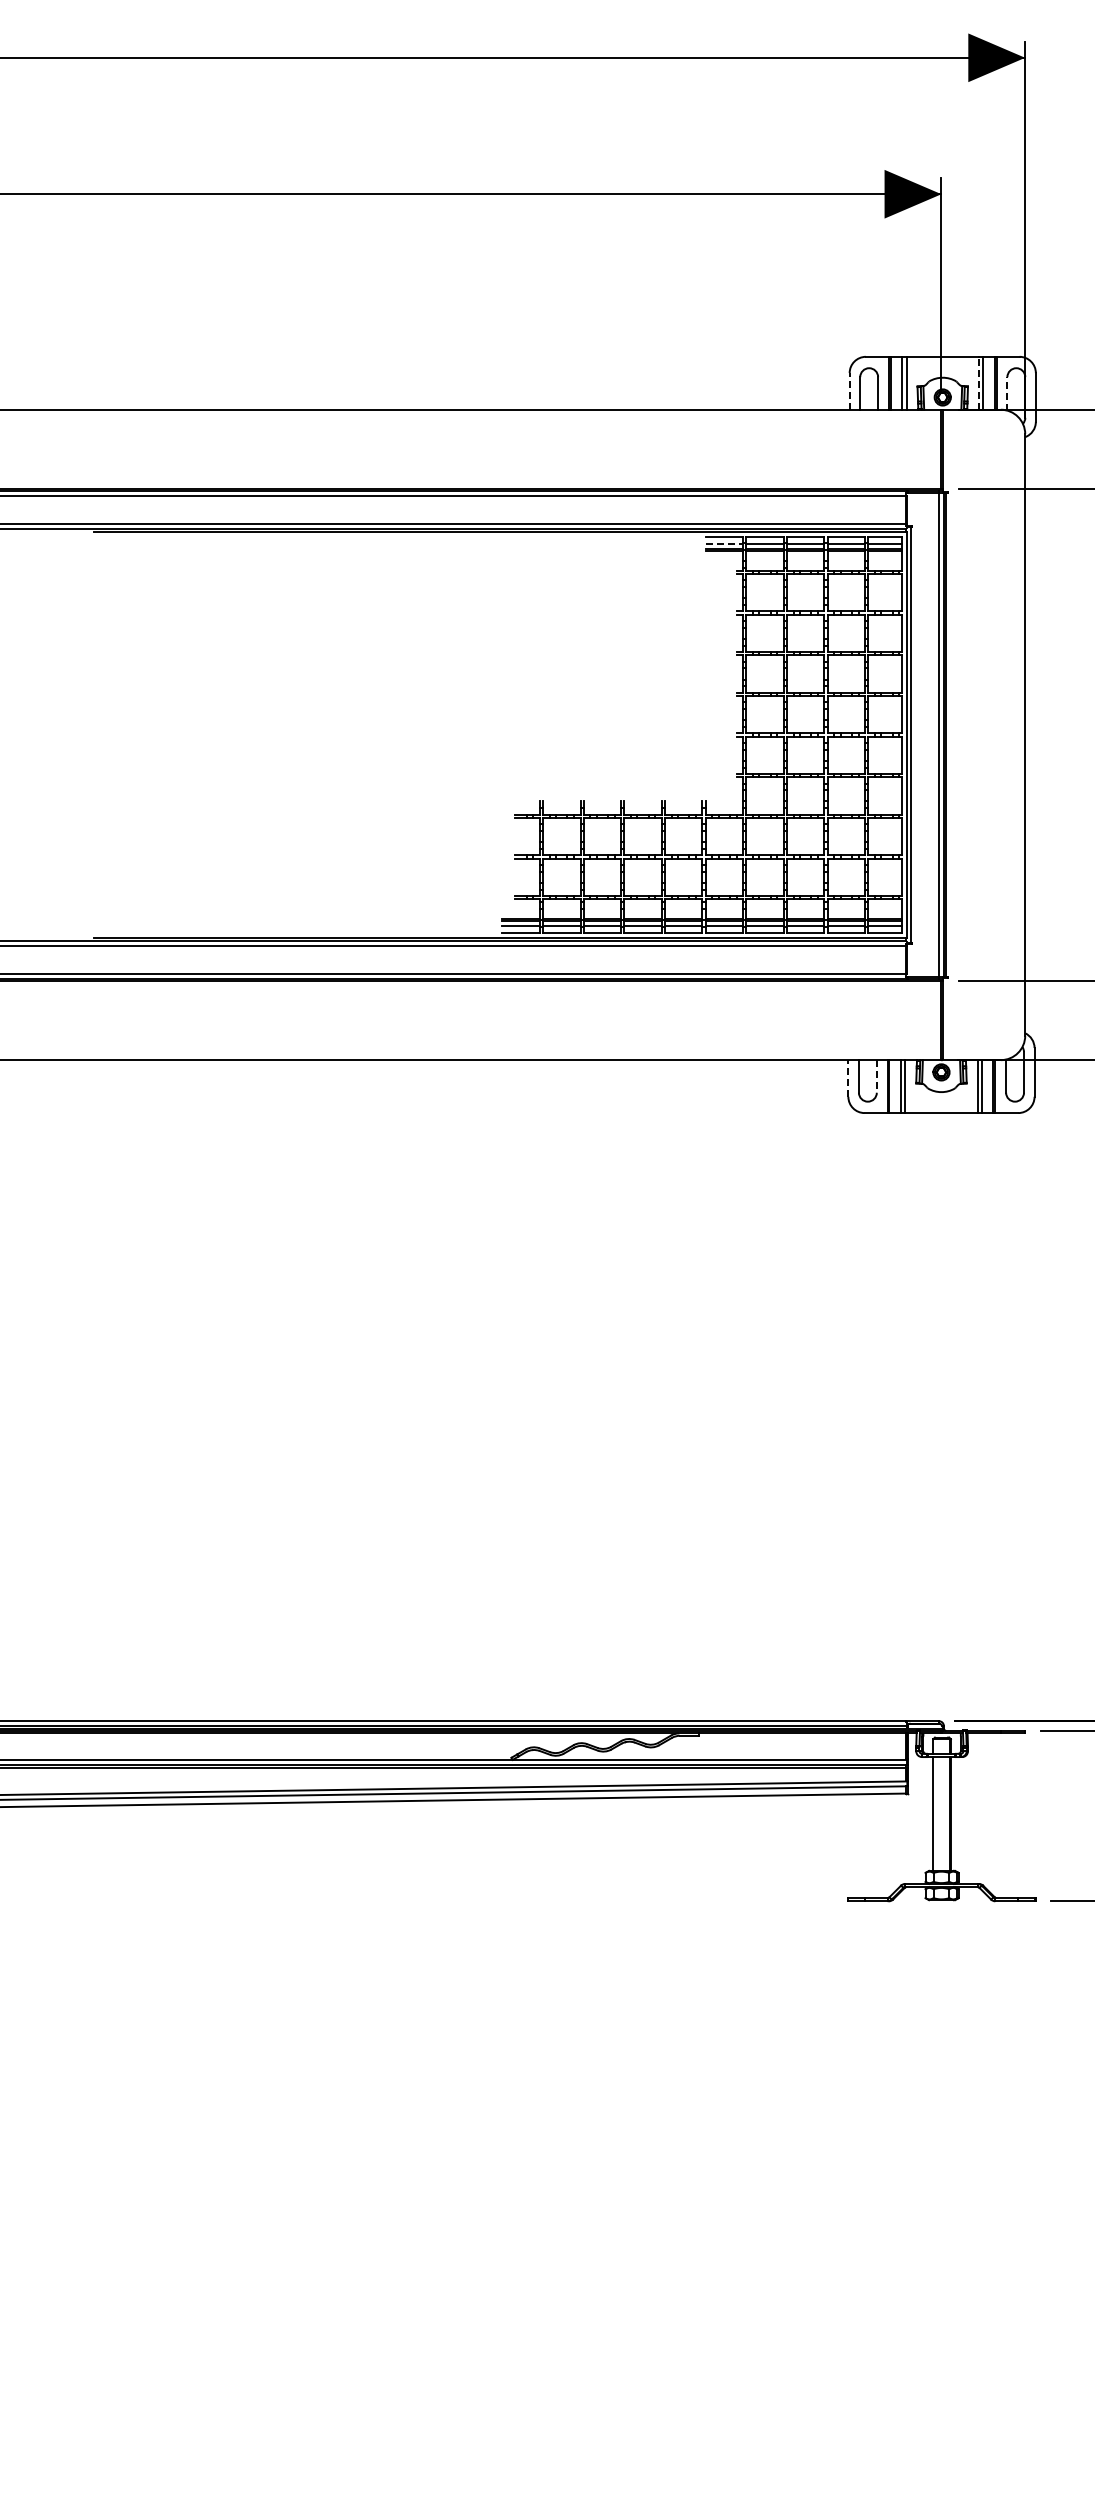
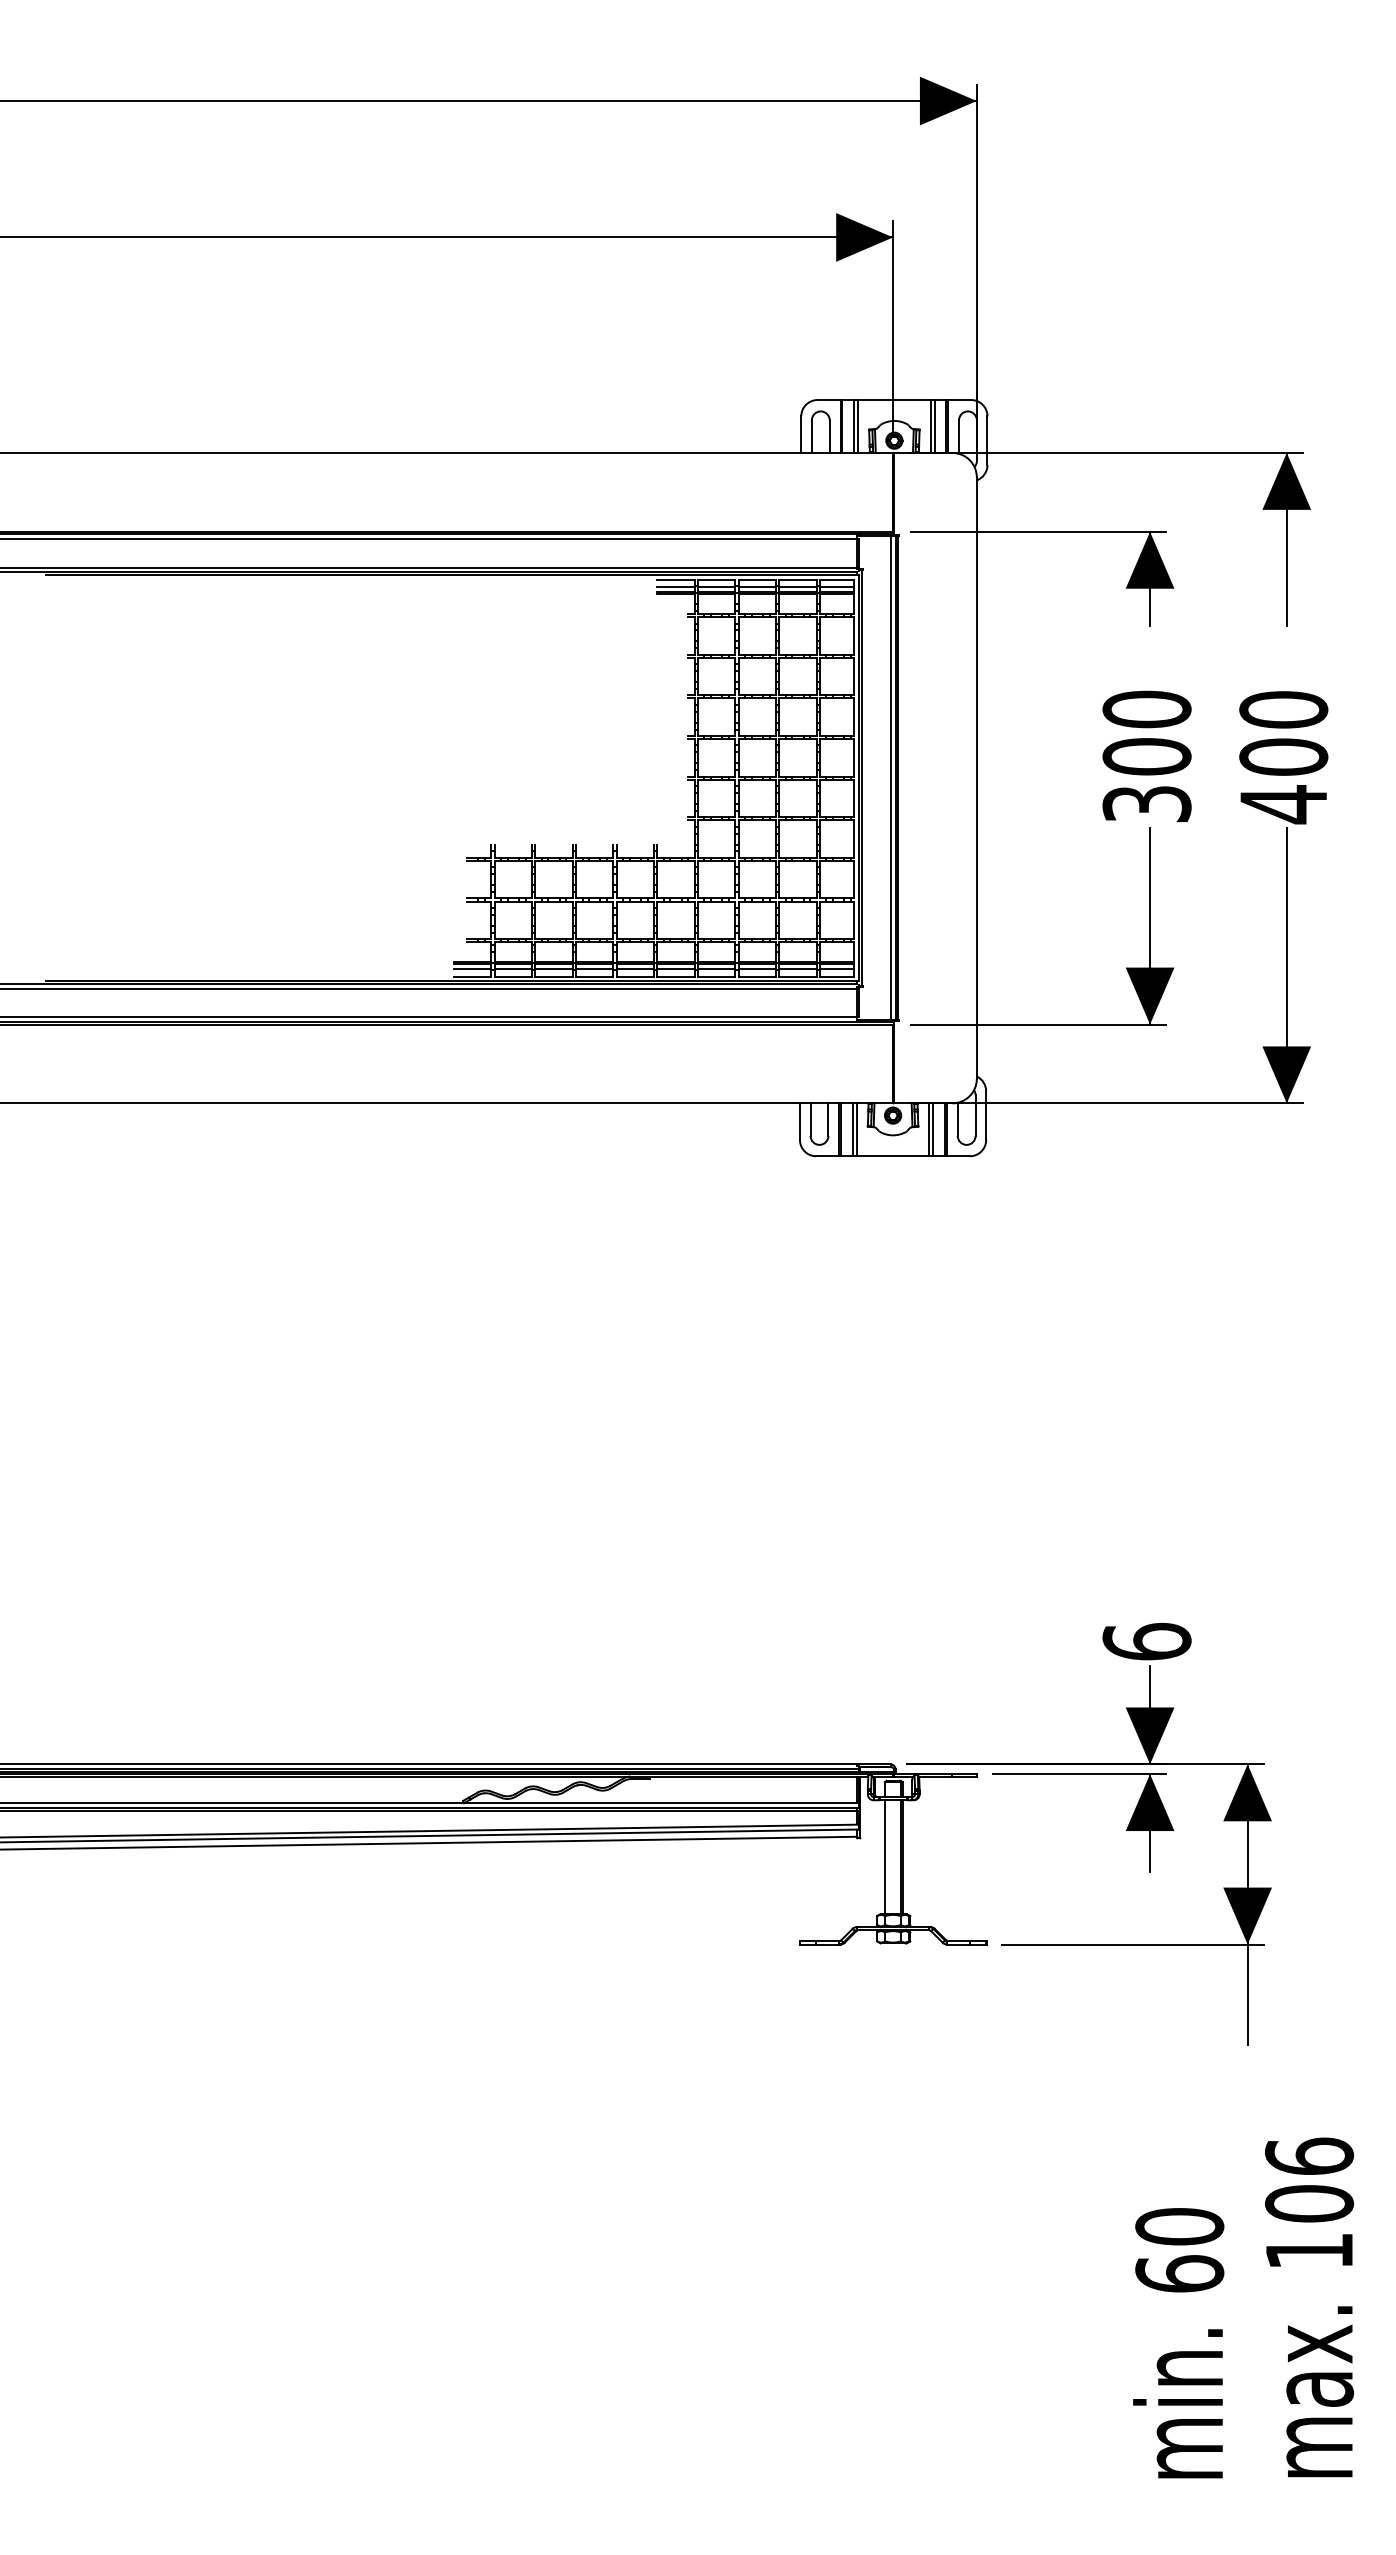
line: (978, 383) -> (930, 426), dashed -> solid
line: (849, 391) -> (801, 434), dashed -> solid
line: (1007, 394) -> (959, 437), dashed -> solid
line: (724, 544) -> (676, 587), dashed -> solid
line: (876, 1077) -> (828, 1120), dashed -> solid
line: (847, 1078) -> (799, 1121), dashed -> solid

